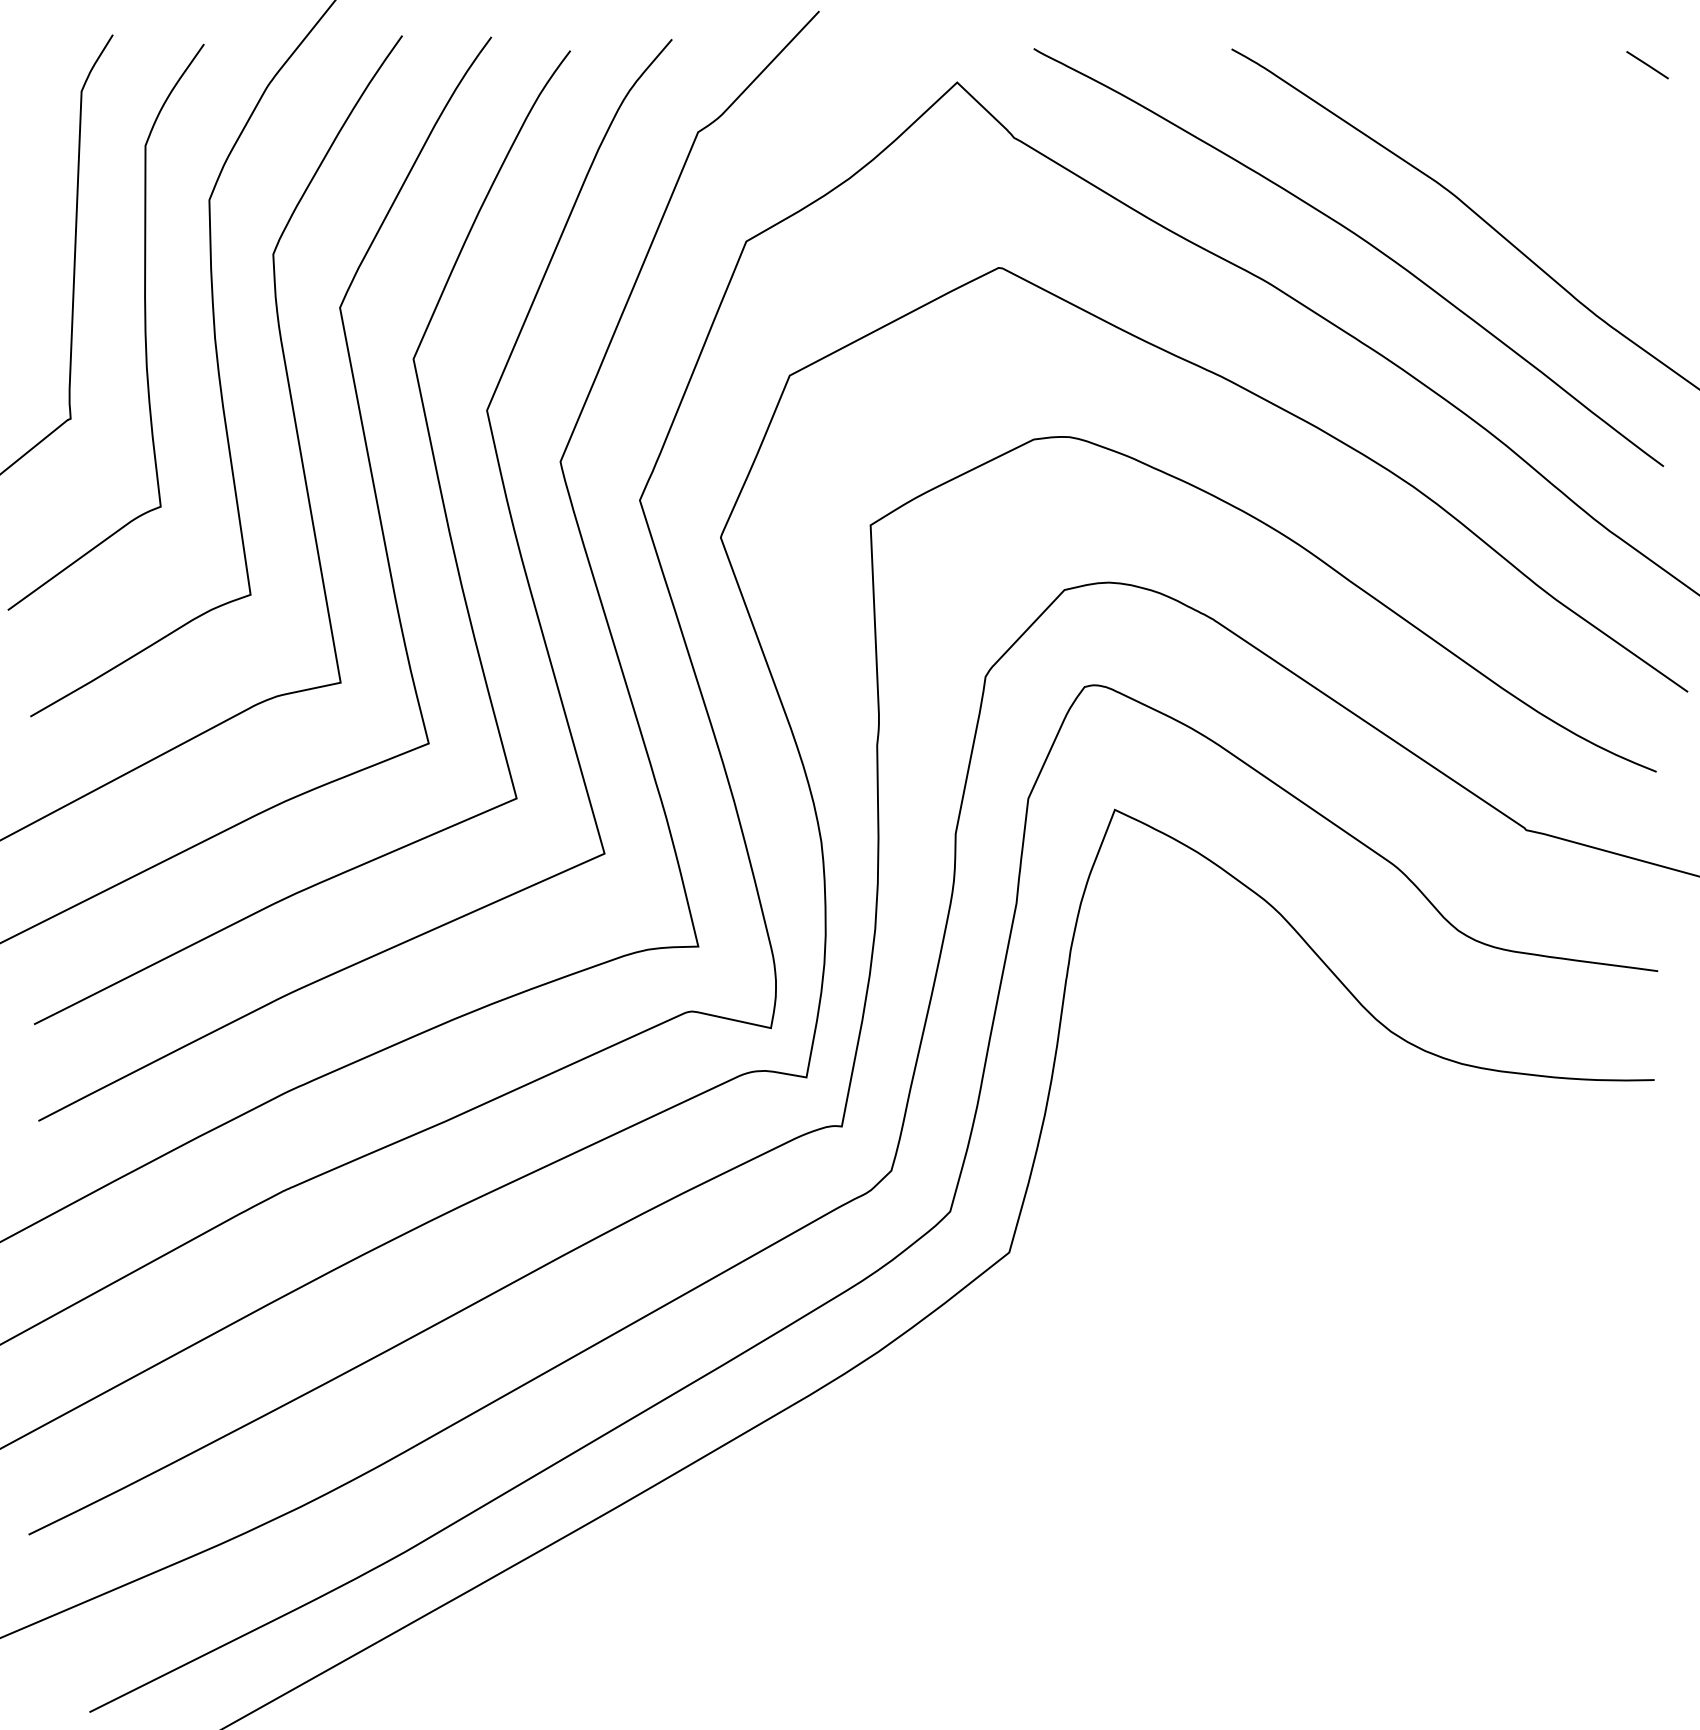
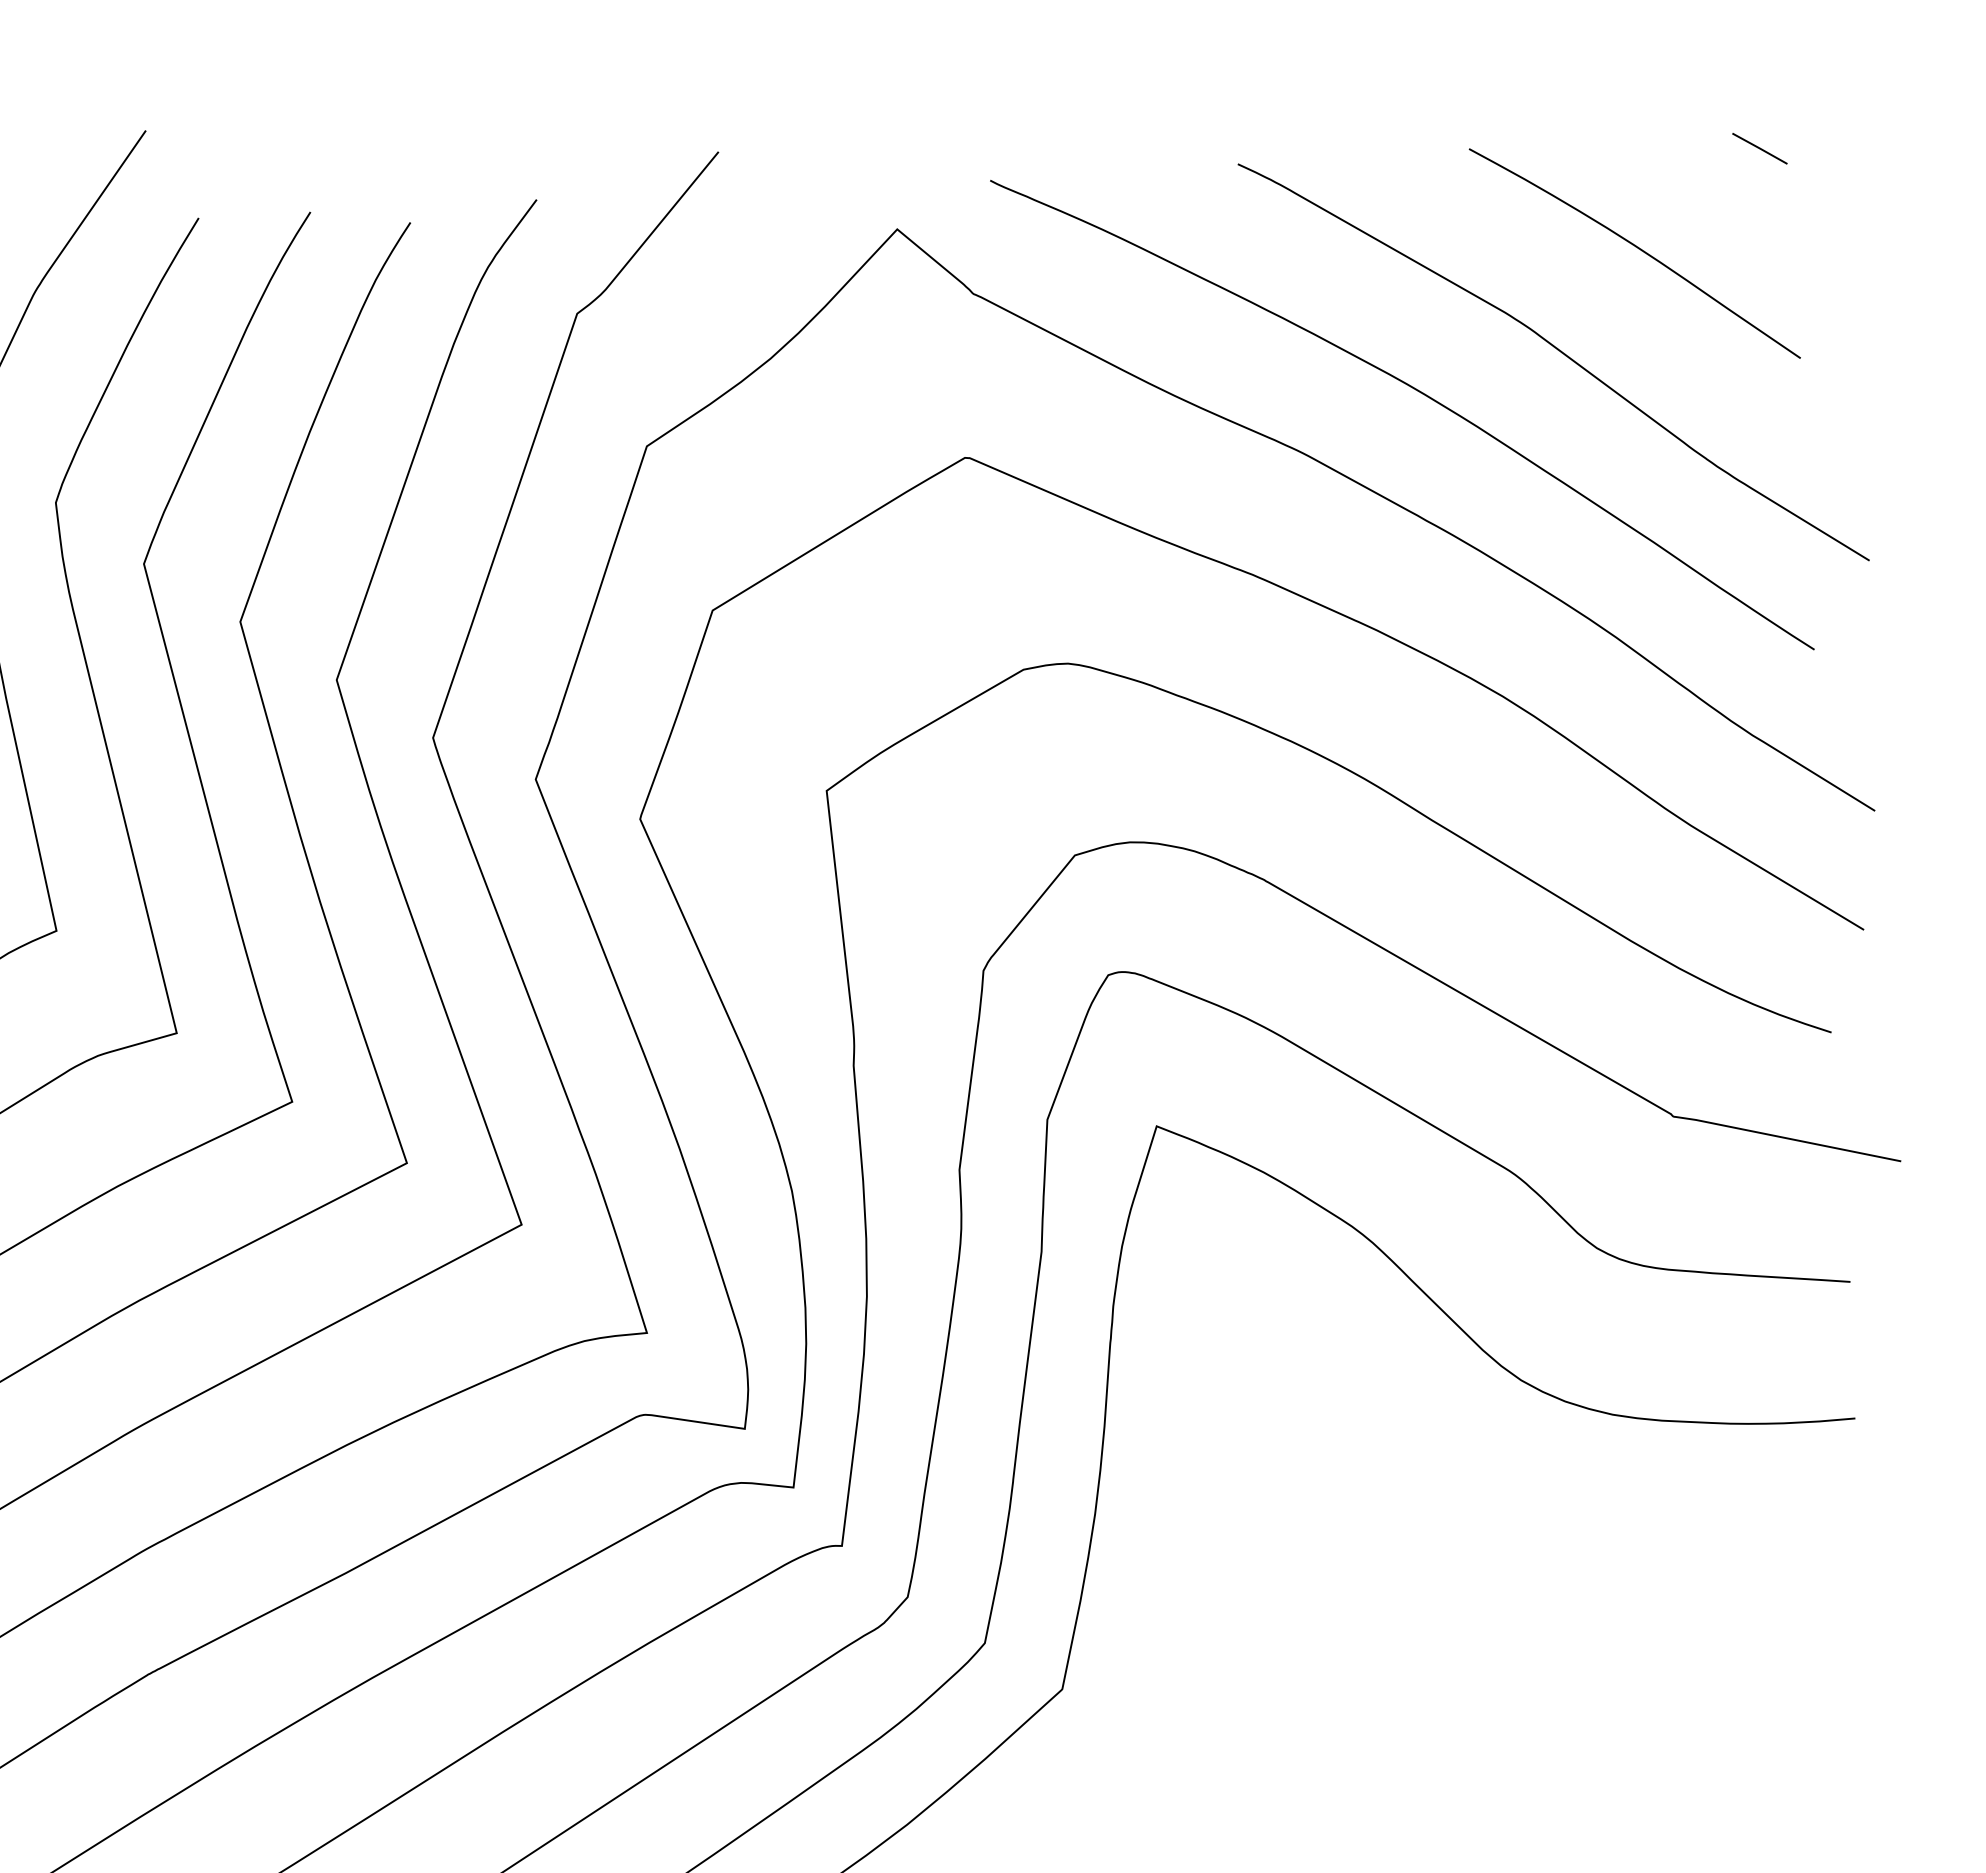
curve: (1543, 137) -> (1635, 248), added

